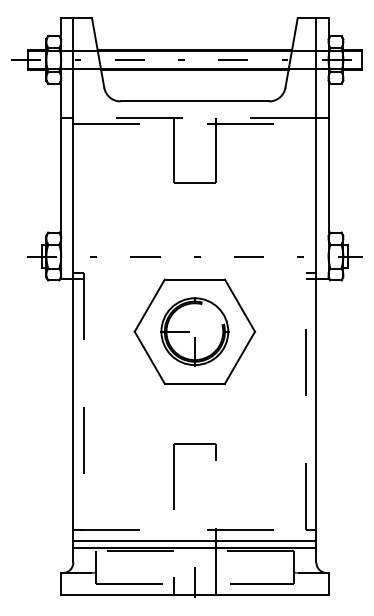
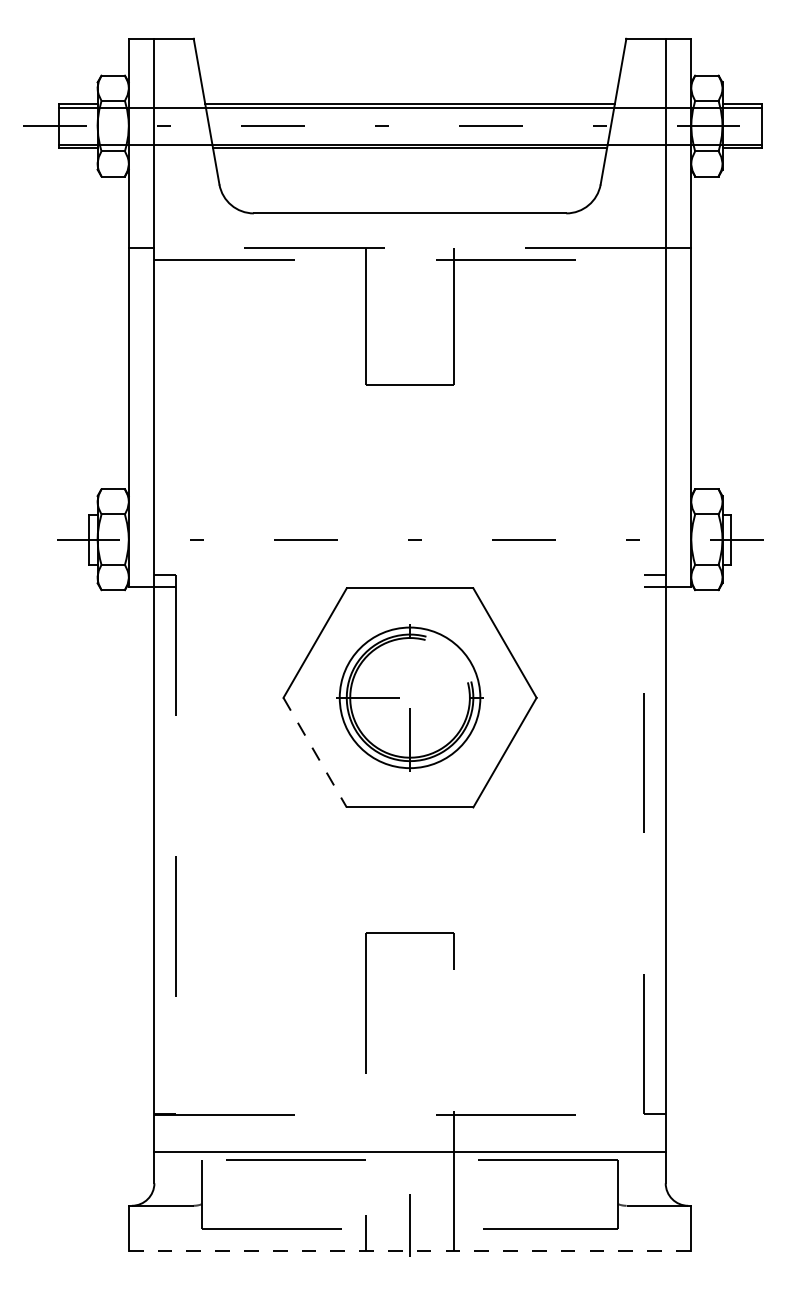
line: (150, 358) -> (316, 754), solid -> dashed
line: (194, 540) -> (409, 1137), removed
line: (194, 594) -> (409, 1250), solid -> dashed

